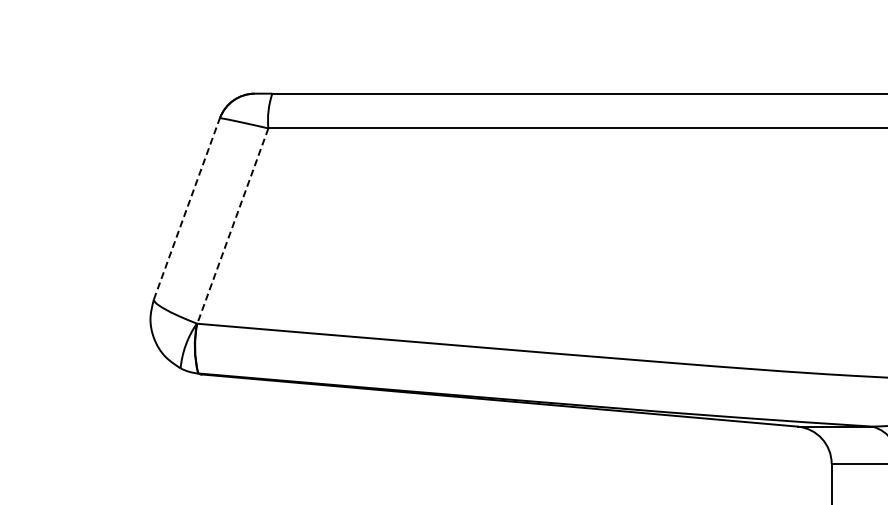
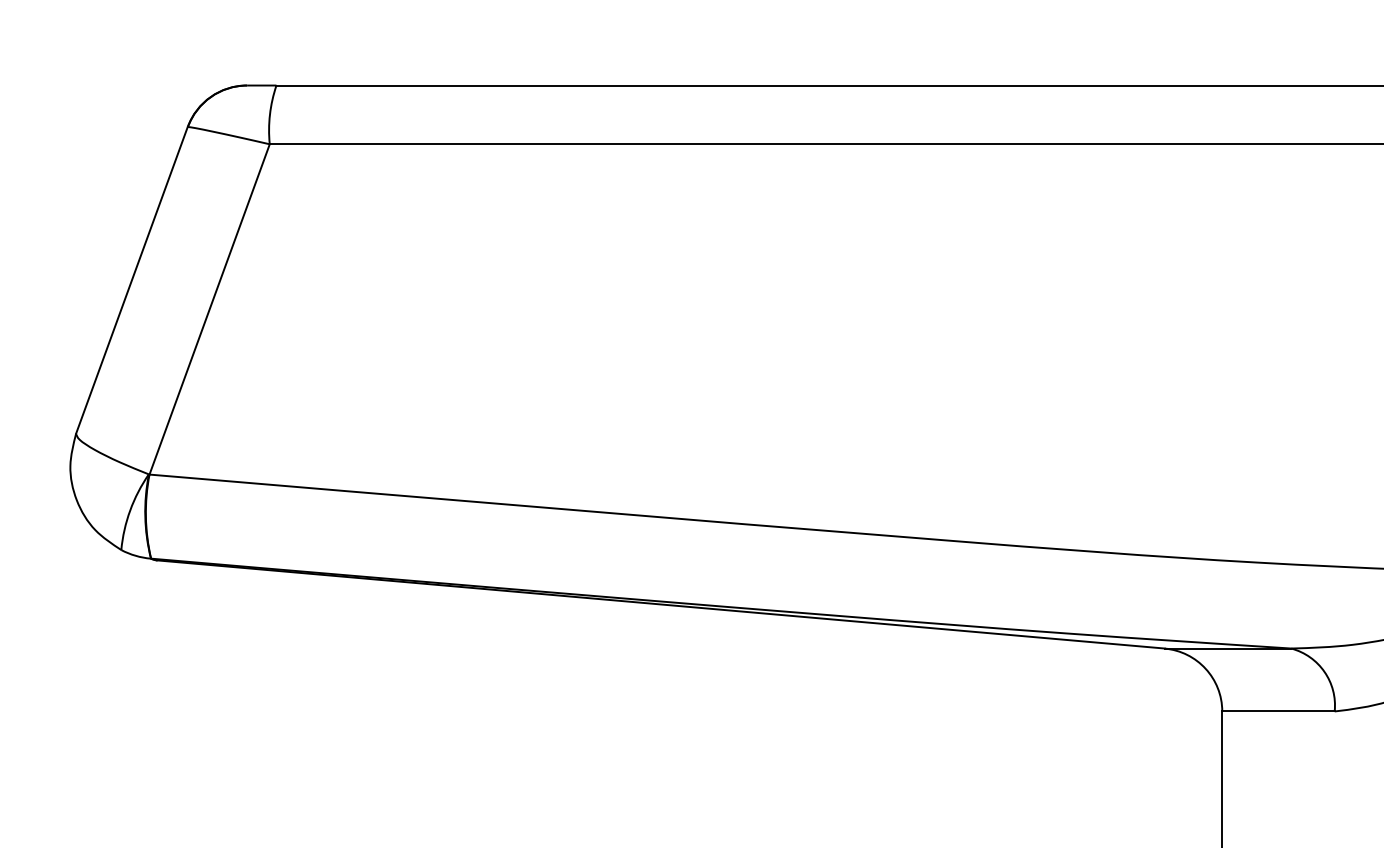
line: (187, 208) -> (132, 279), dashed -> solid
line: (232, 226) -> (209, 310), dashed -> solid

